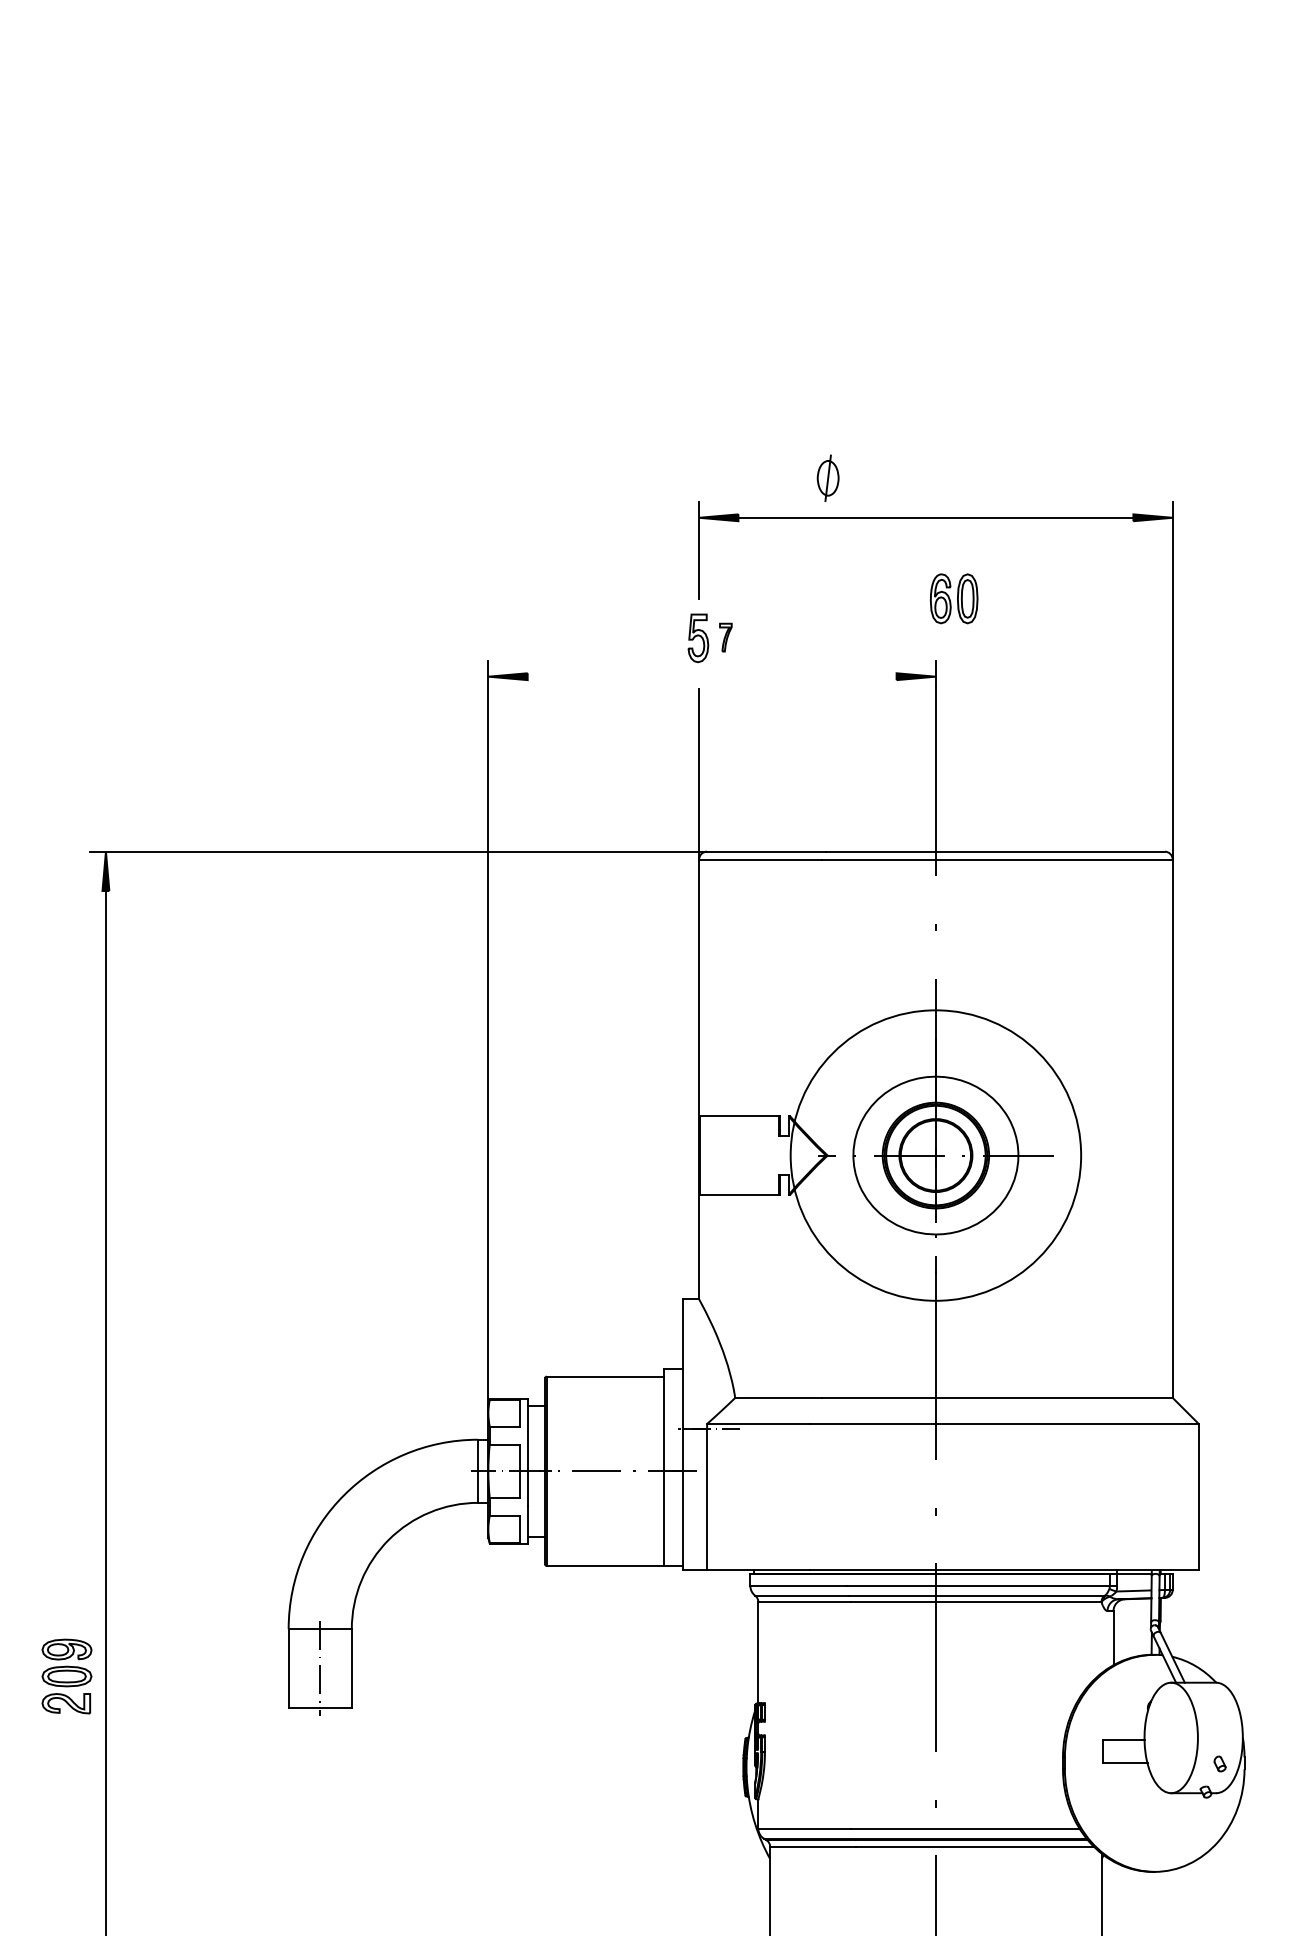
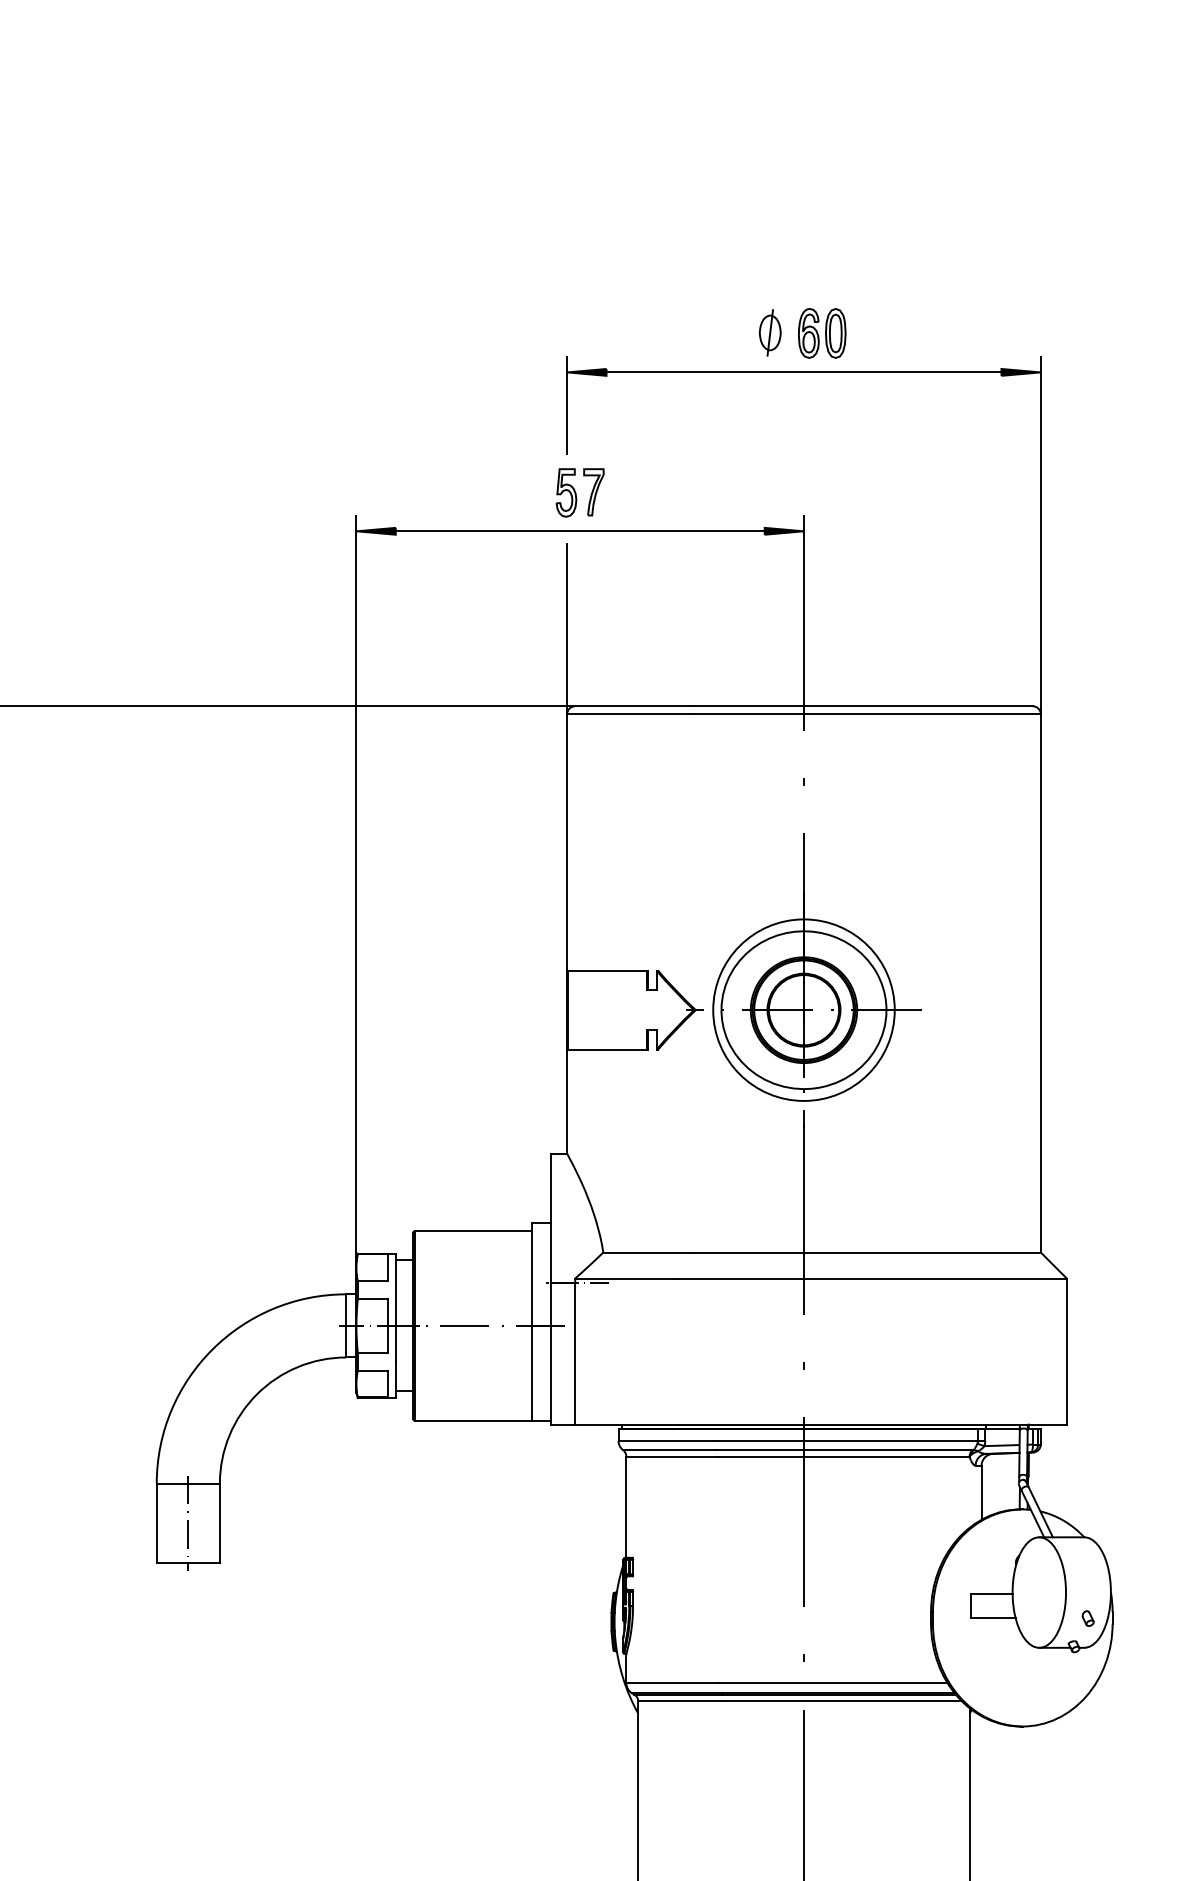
part: (827, 477) -> (769, 332), moved
part: (953, 598) -> (821, 333), moved
part: (725, 637) -> (593, 492), size x1.67
line: (711, 676) -> (579, 531), added
circle: (935, 1155) -> (803, 1010), size x0.62

